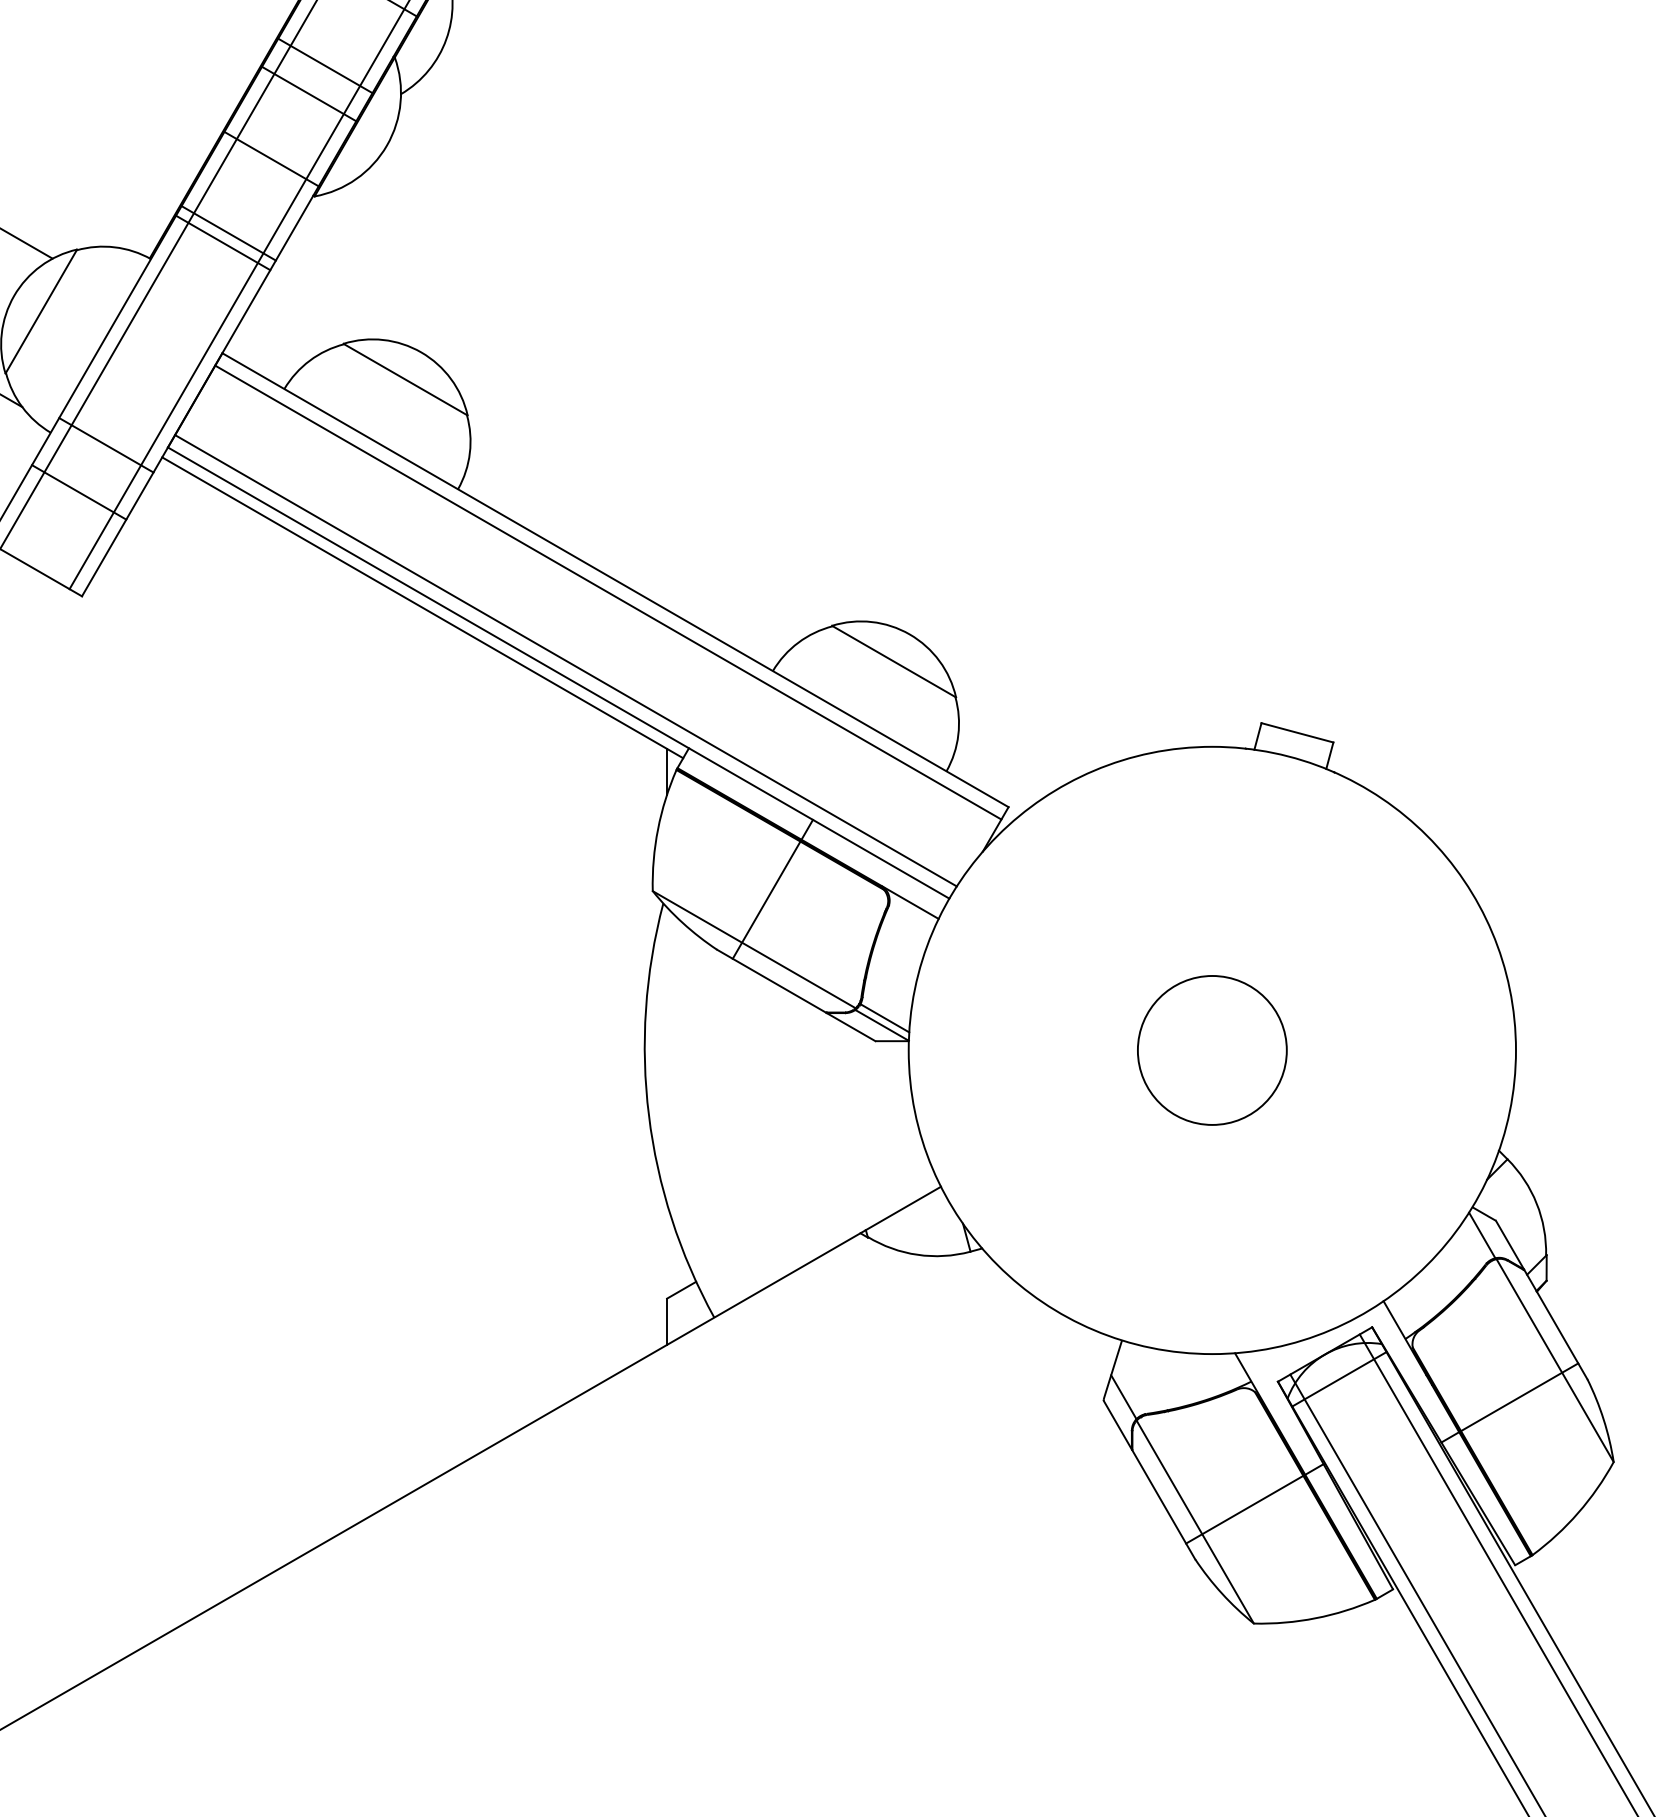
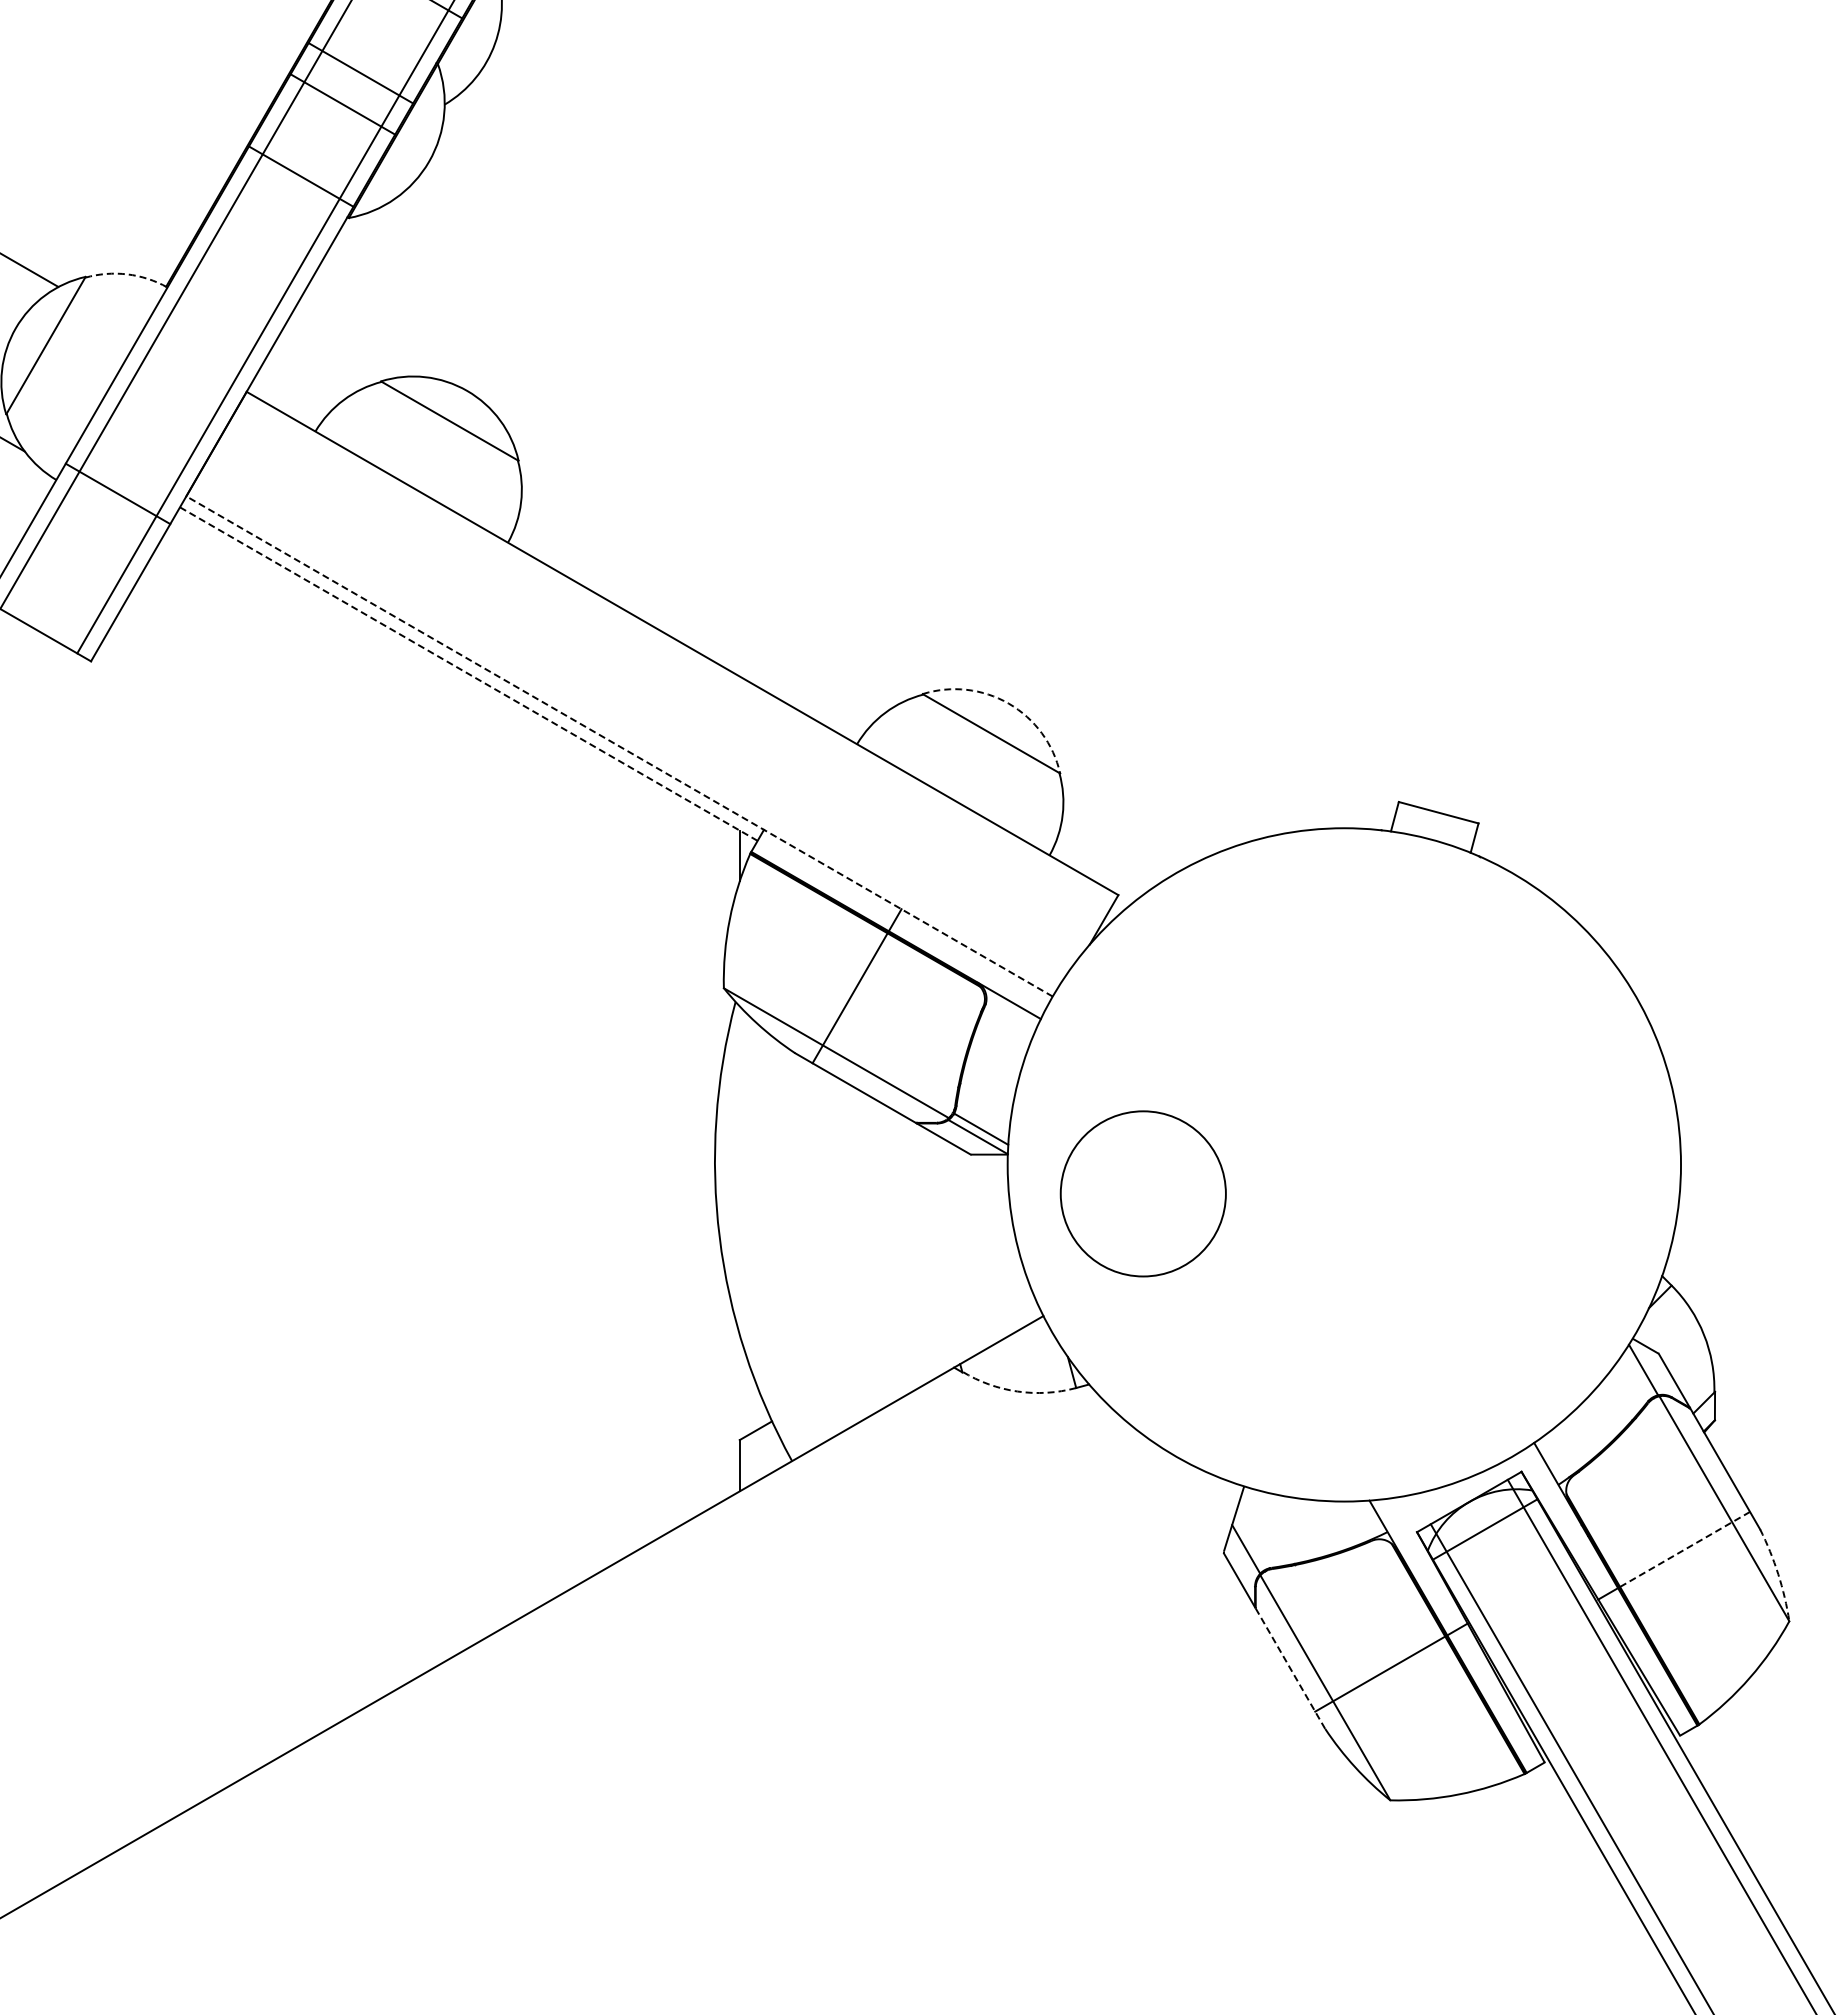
line: (228, 232) -> (253, 258), removed
line: (223, 242) -> (247, 269), removed
arc: (114, 247) -> (127, 274), solid -> dashed
line: (78, 491) -> (87, 545), removed
line: (608, 591) -> (674, 656), removed
line: (422, 608) -> (468, 674), solid -> dashed
arc: (909, 634) -> (1008, 703), solid -> dashed
line: (565, 660) -> (627, 732), removed
line: (558, 673) -> (619, 746), solid -> dashed
circle: (1211, 1050) -> (1142, 1193), moved
arc: (917, 1254) -> (1017, 1391), solid -> dashed
line: (1519, 1397) -> (1684, 1549), solid -> dashed
arc: (1603, 1419) -> (1778, 1574), solid -> dashed
line: (1163, 1504) -> (1290, 1668), solid -> dashed

